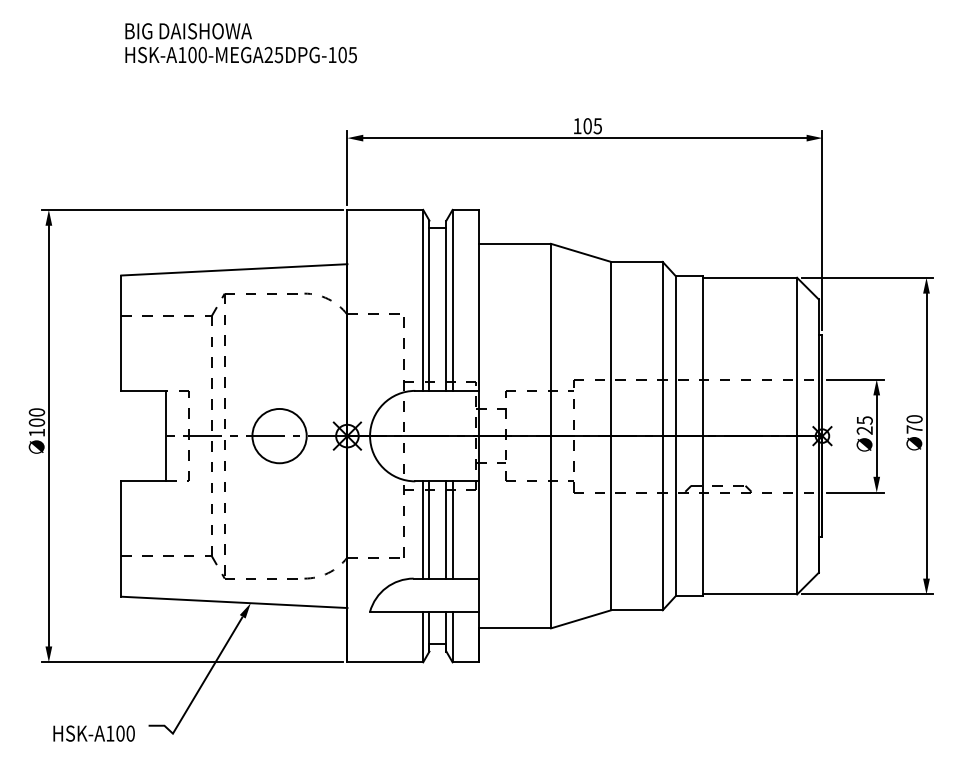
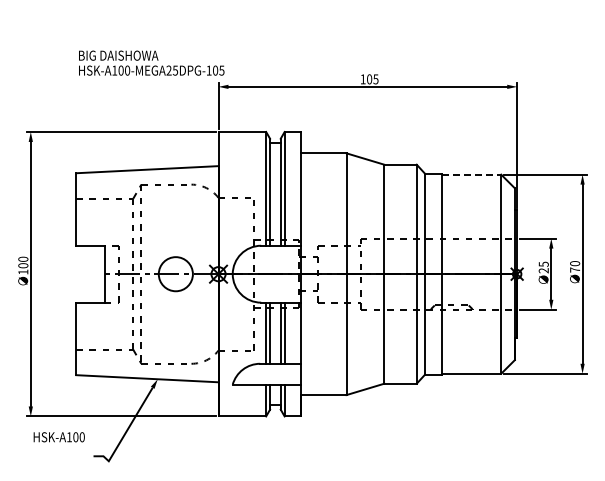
text: (240, 42) -> (151, 62), moved
line: (749, 277) -> (471, 174), solid -> dashed
text: (92, 734) -> (58, 437), moved

